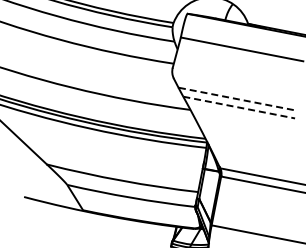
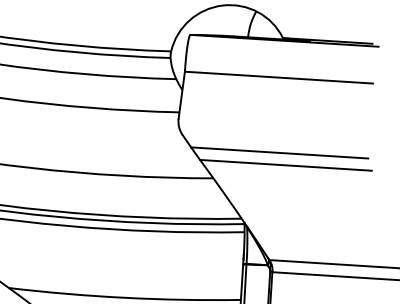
line: (236, 98) -> (280, 152), dashed -> solid
line: (239, 107) -> (286, 165), dashed -> solid

